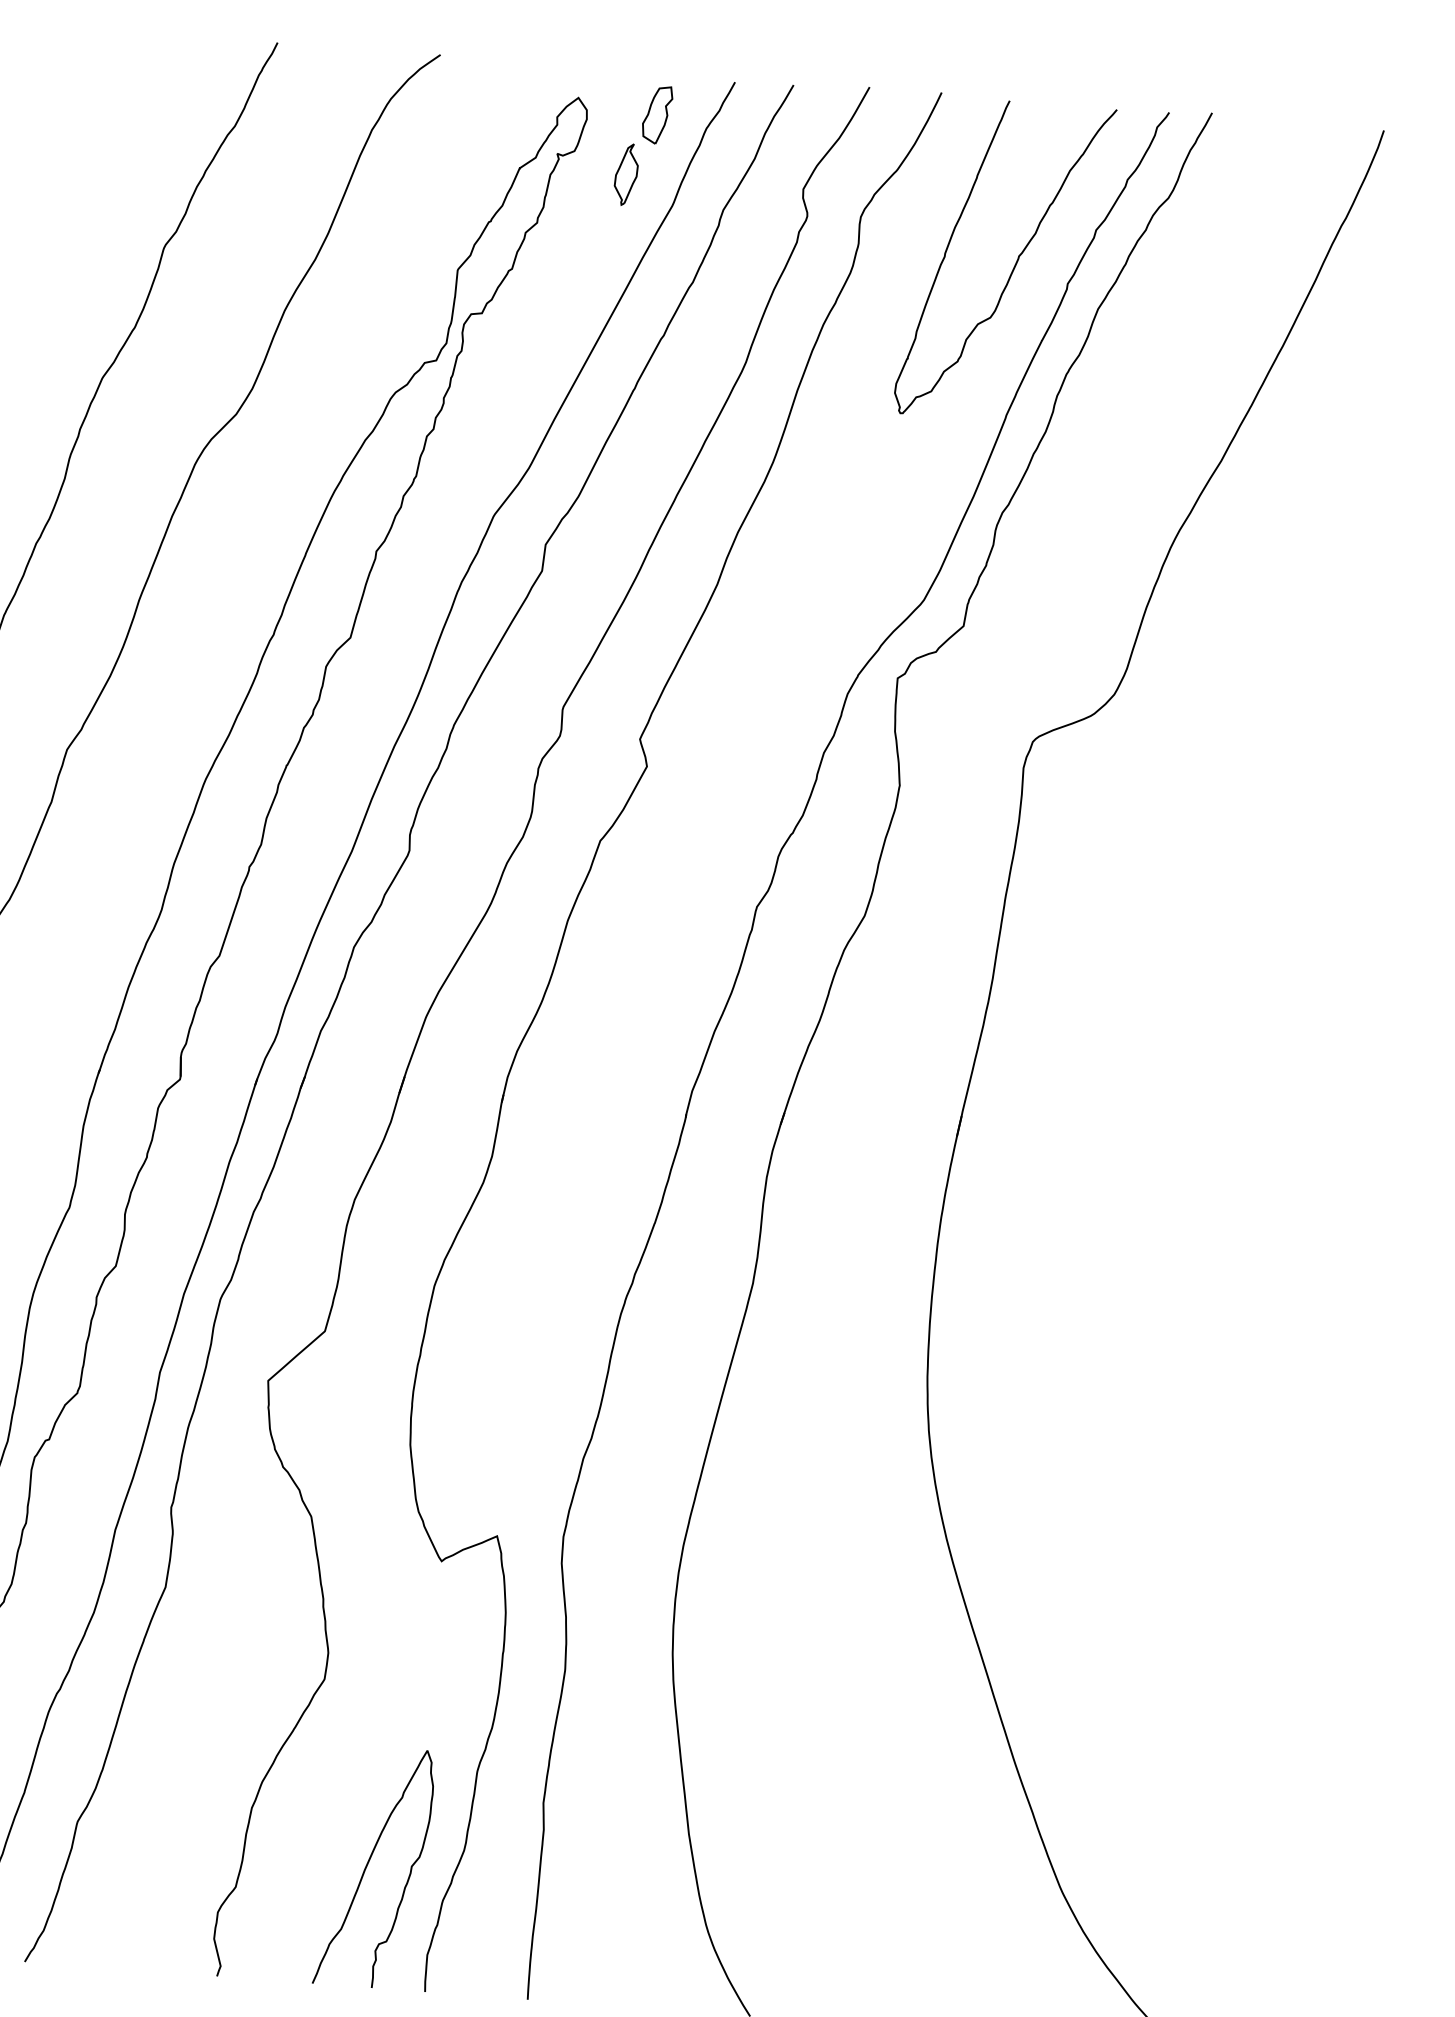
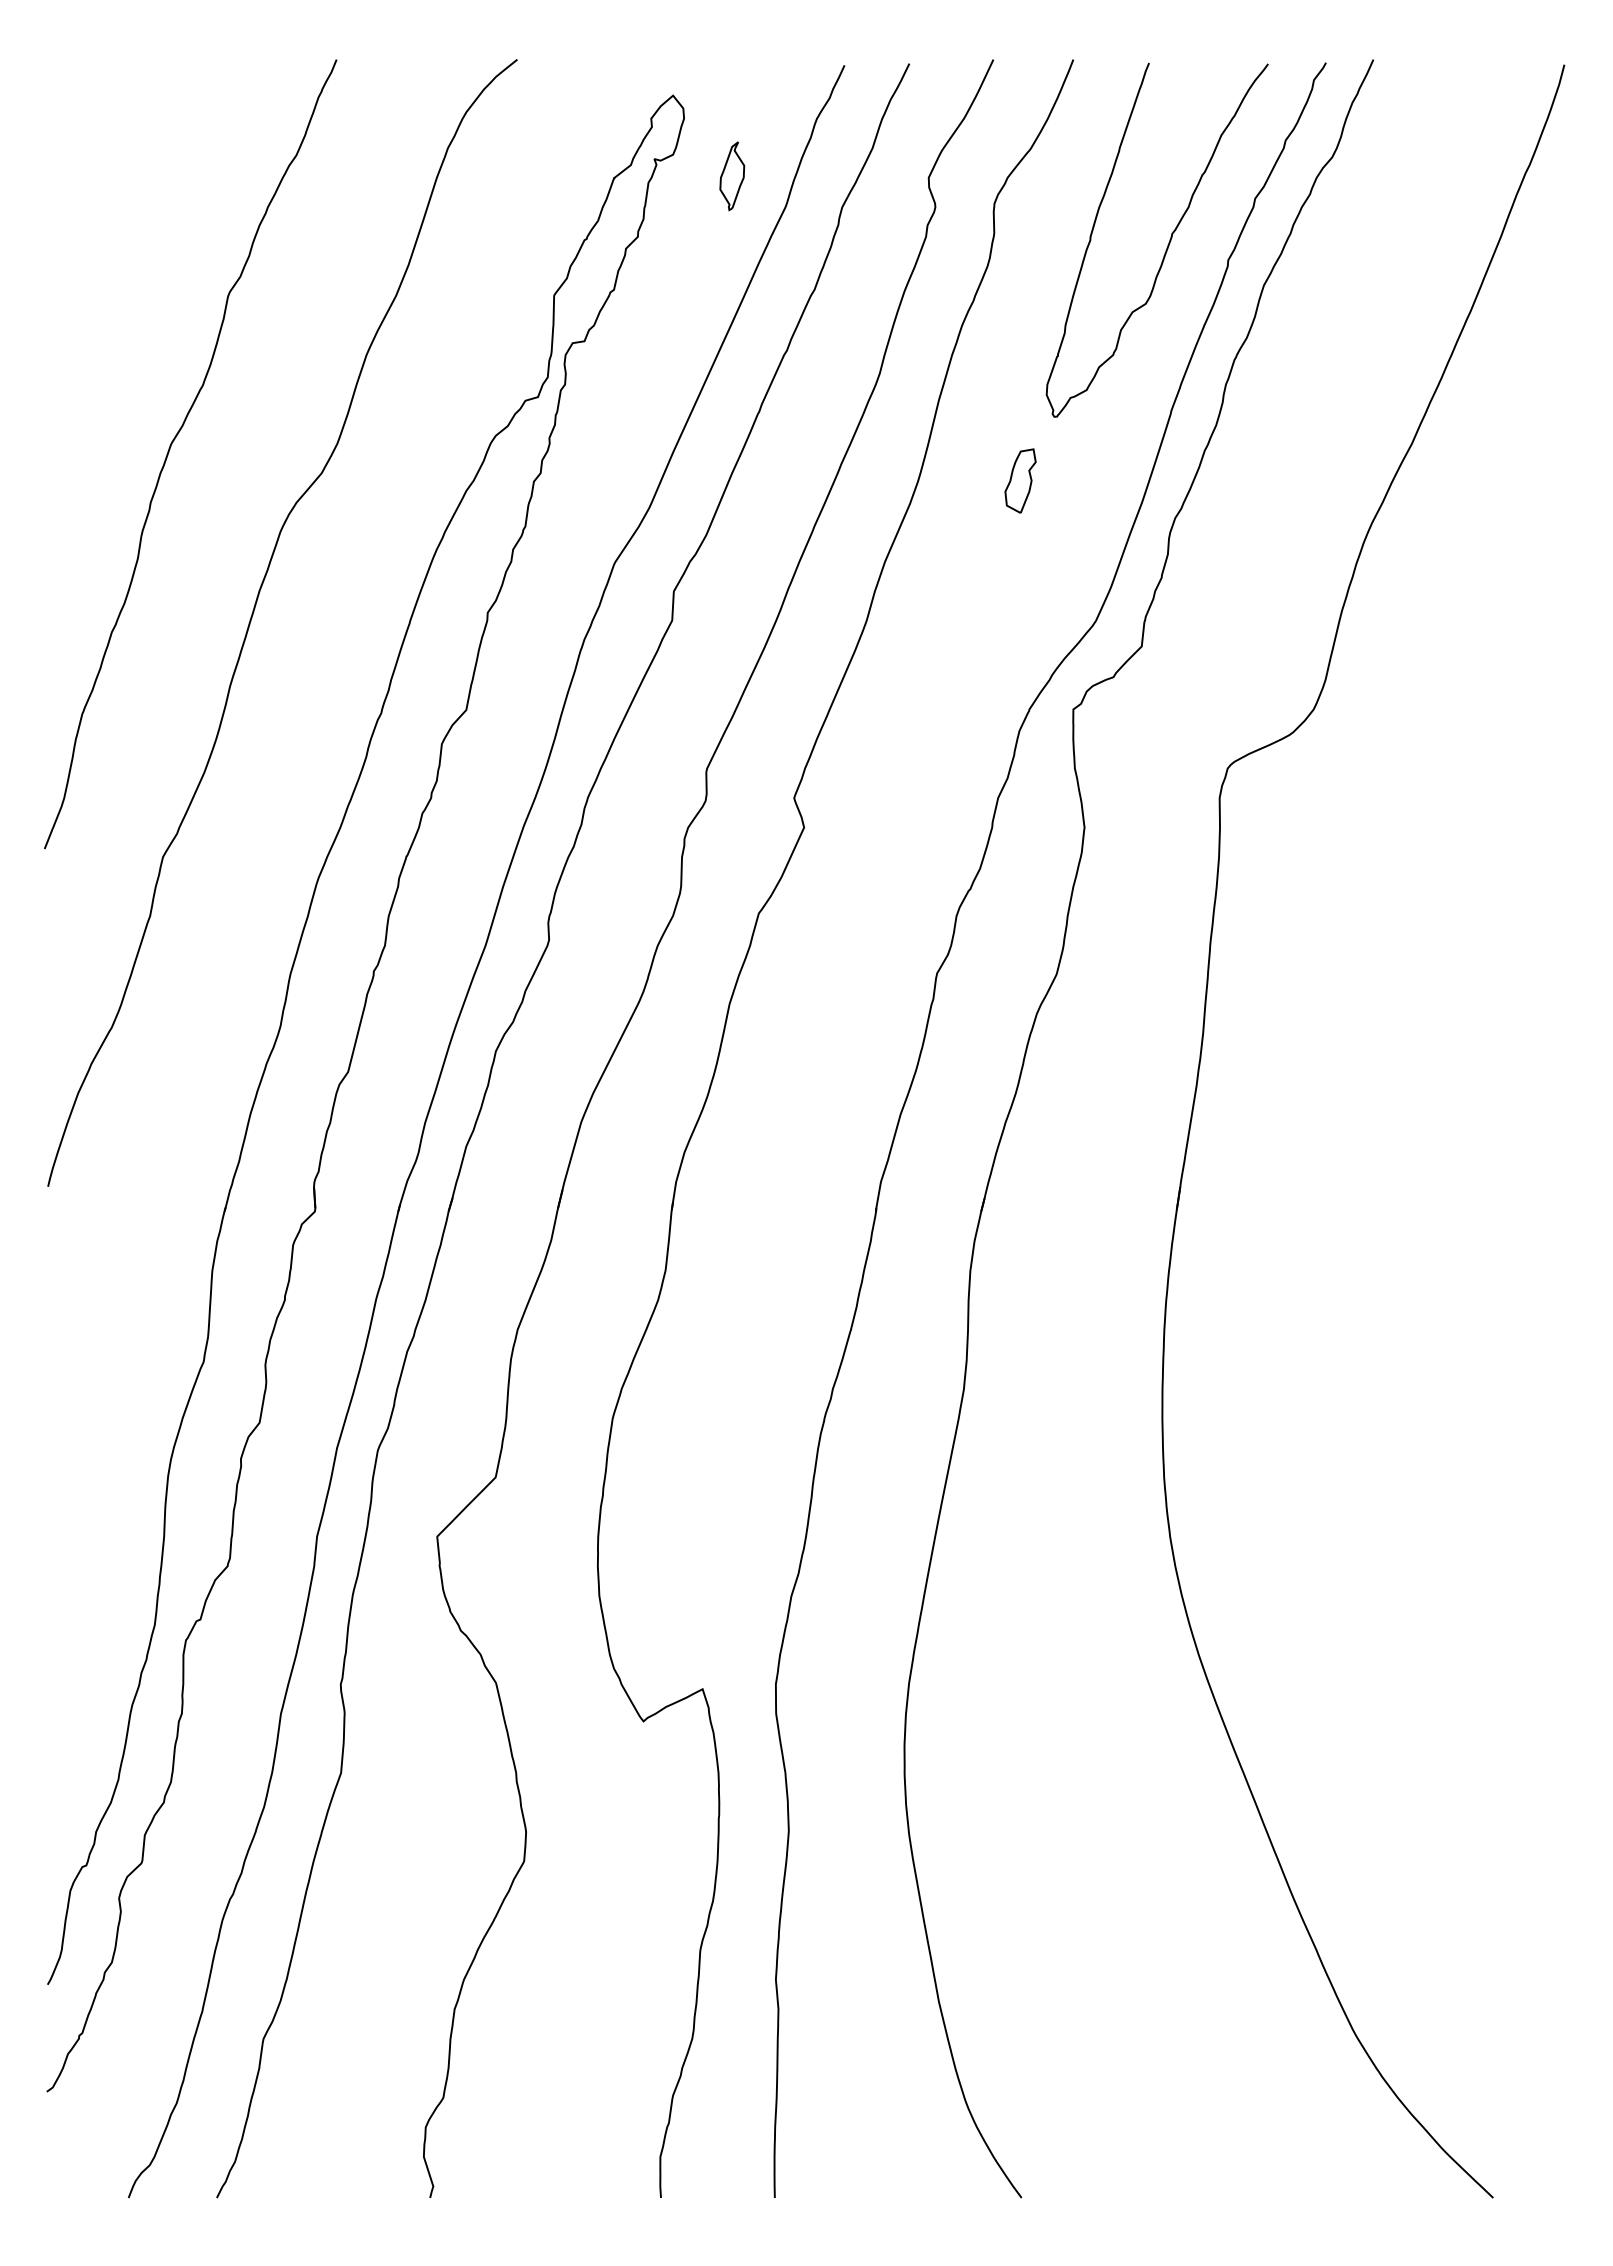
part: (657, 114) -> (1020, 480), moved
curve: (367, 1865) -> (587, 2063), removed

